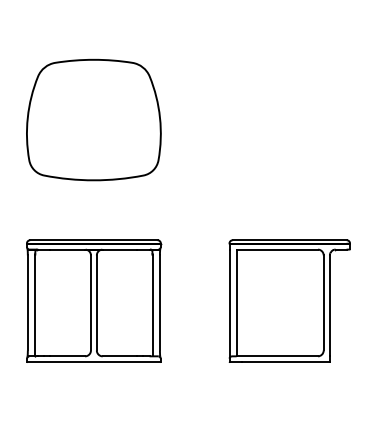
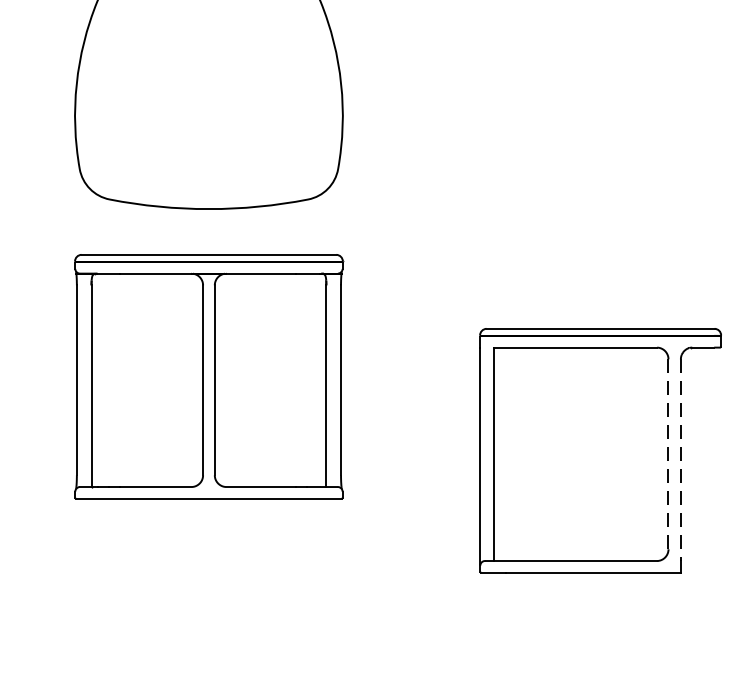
part: (94, 300) -> (210, 375), moved
line: (323, 303) -> (668, 455), solid -> dashed
line: (329, 306) -> (680, 461), solid -> dashed

